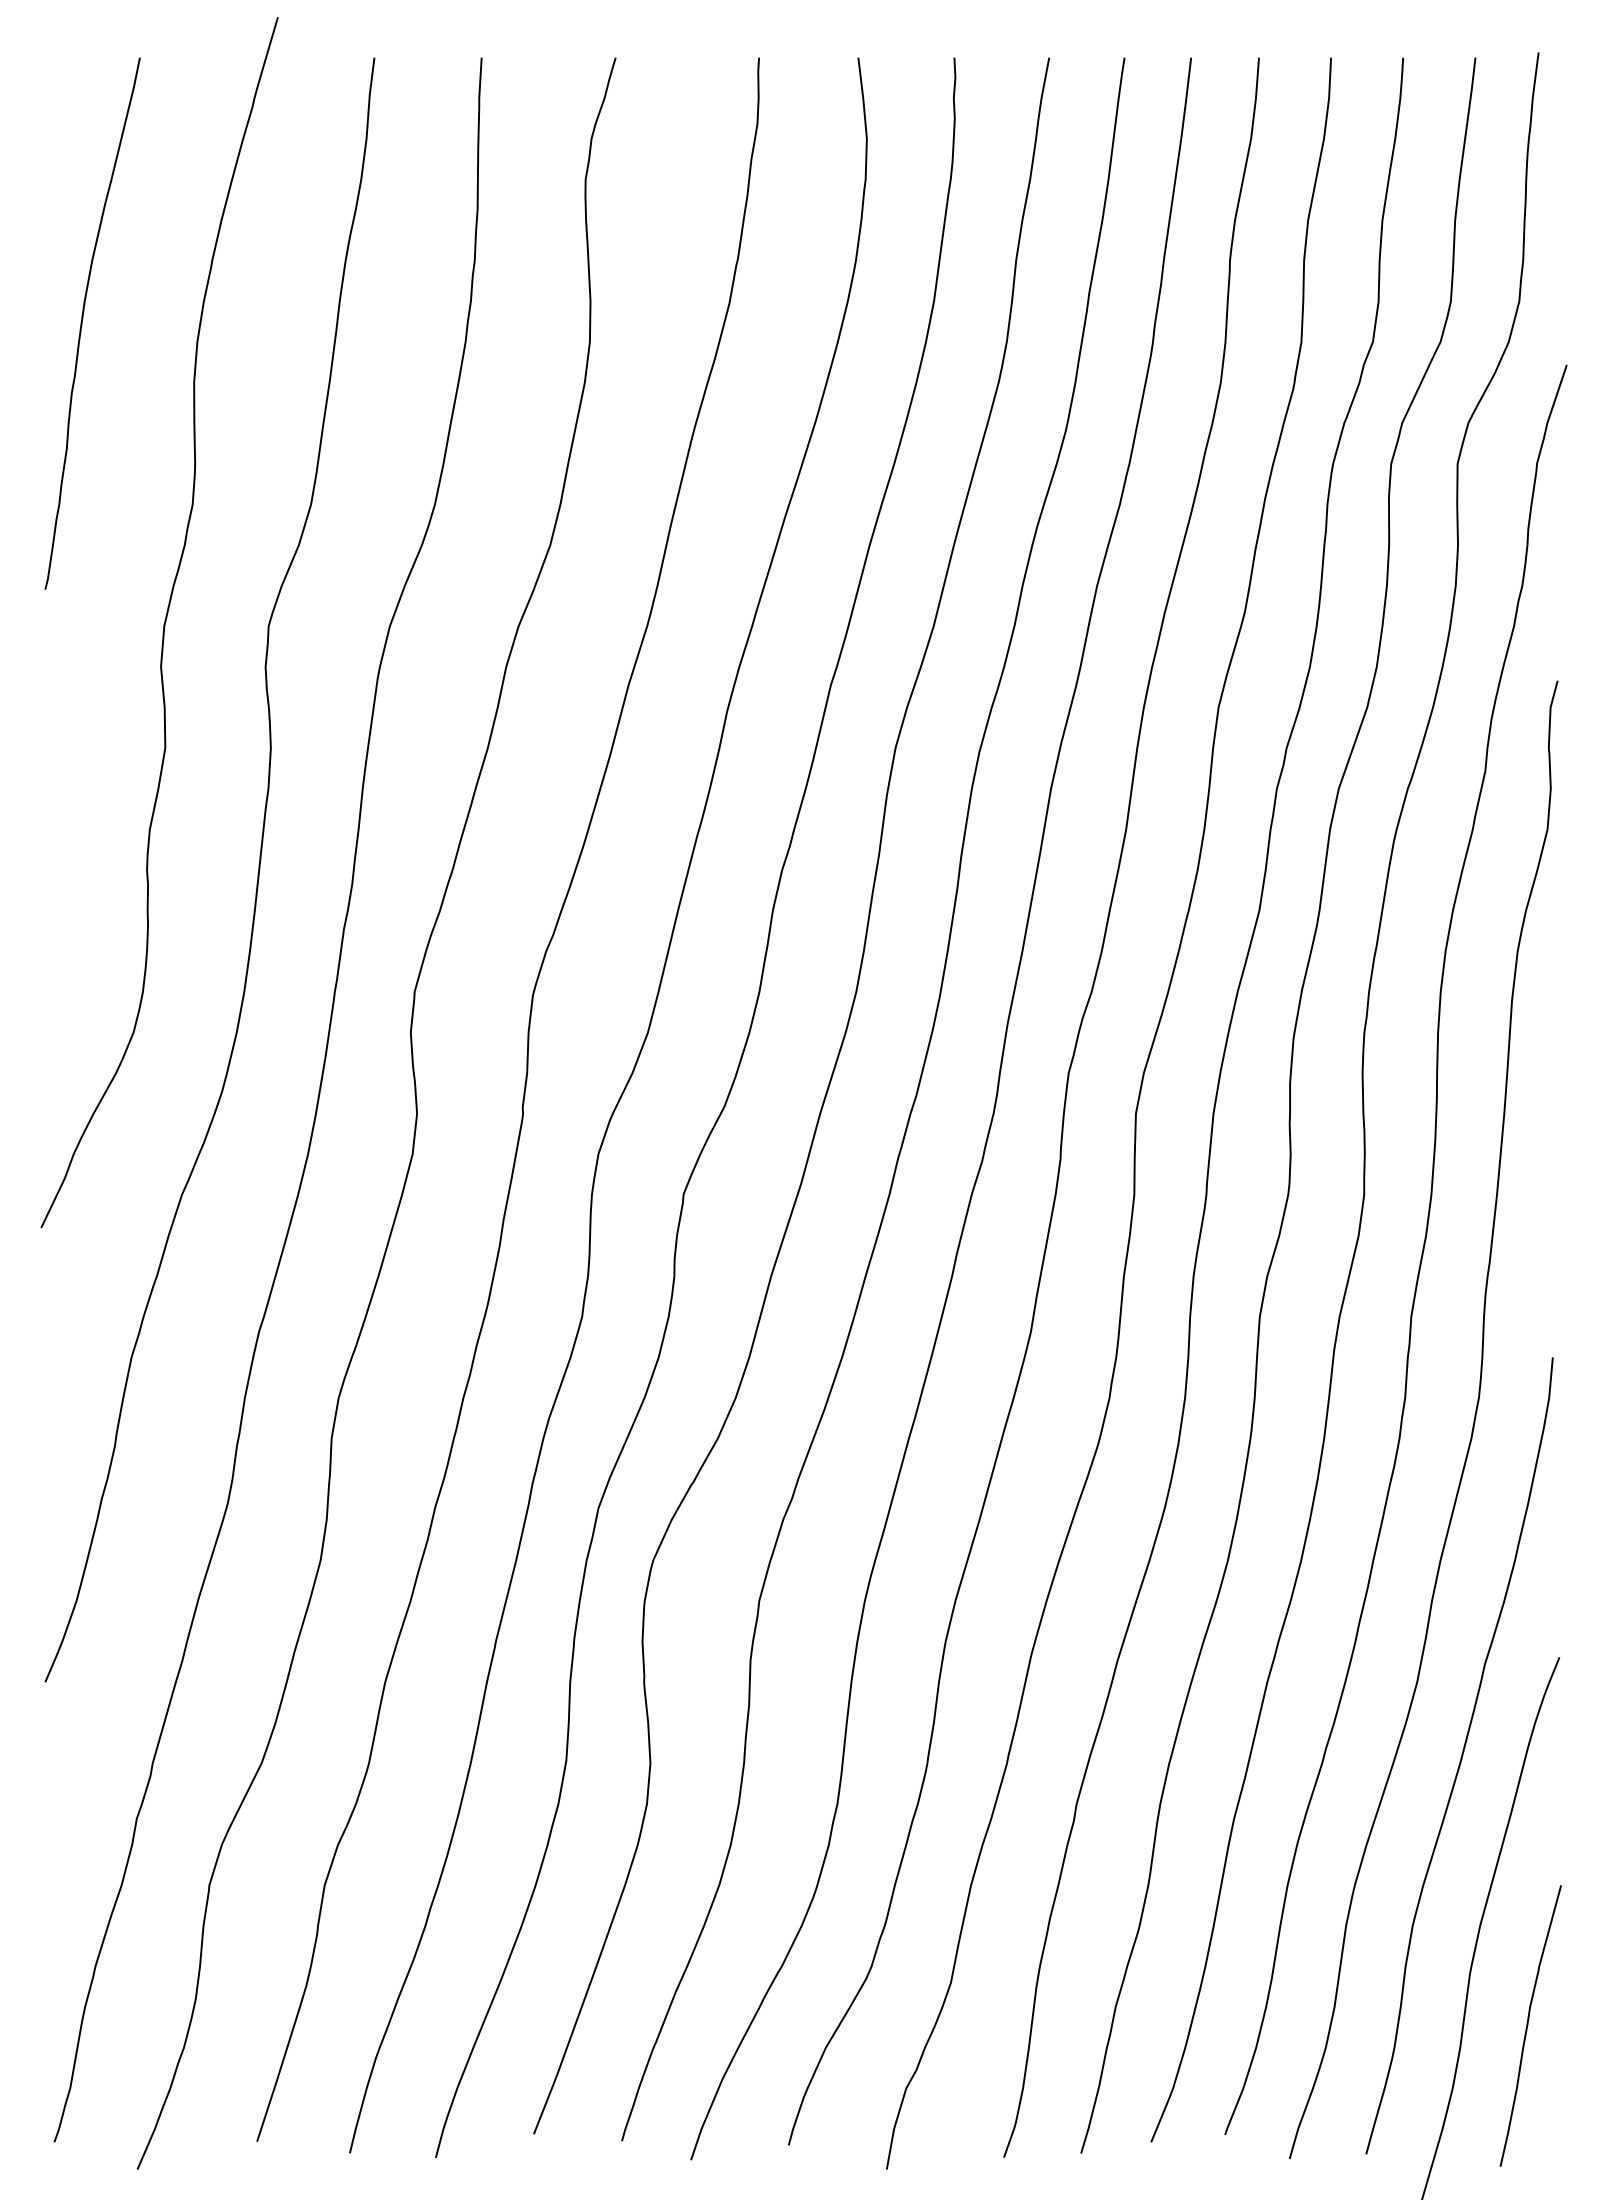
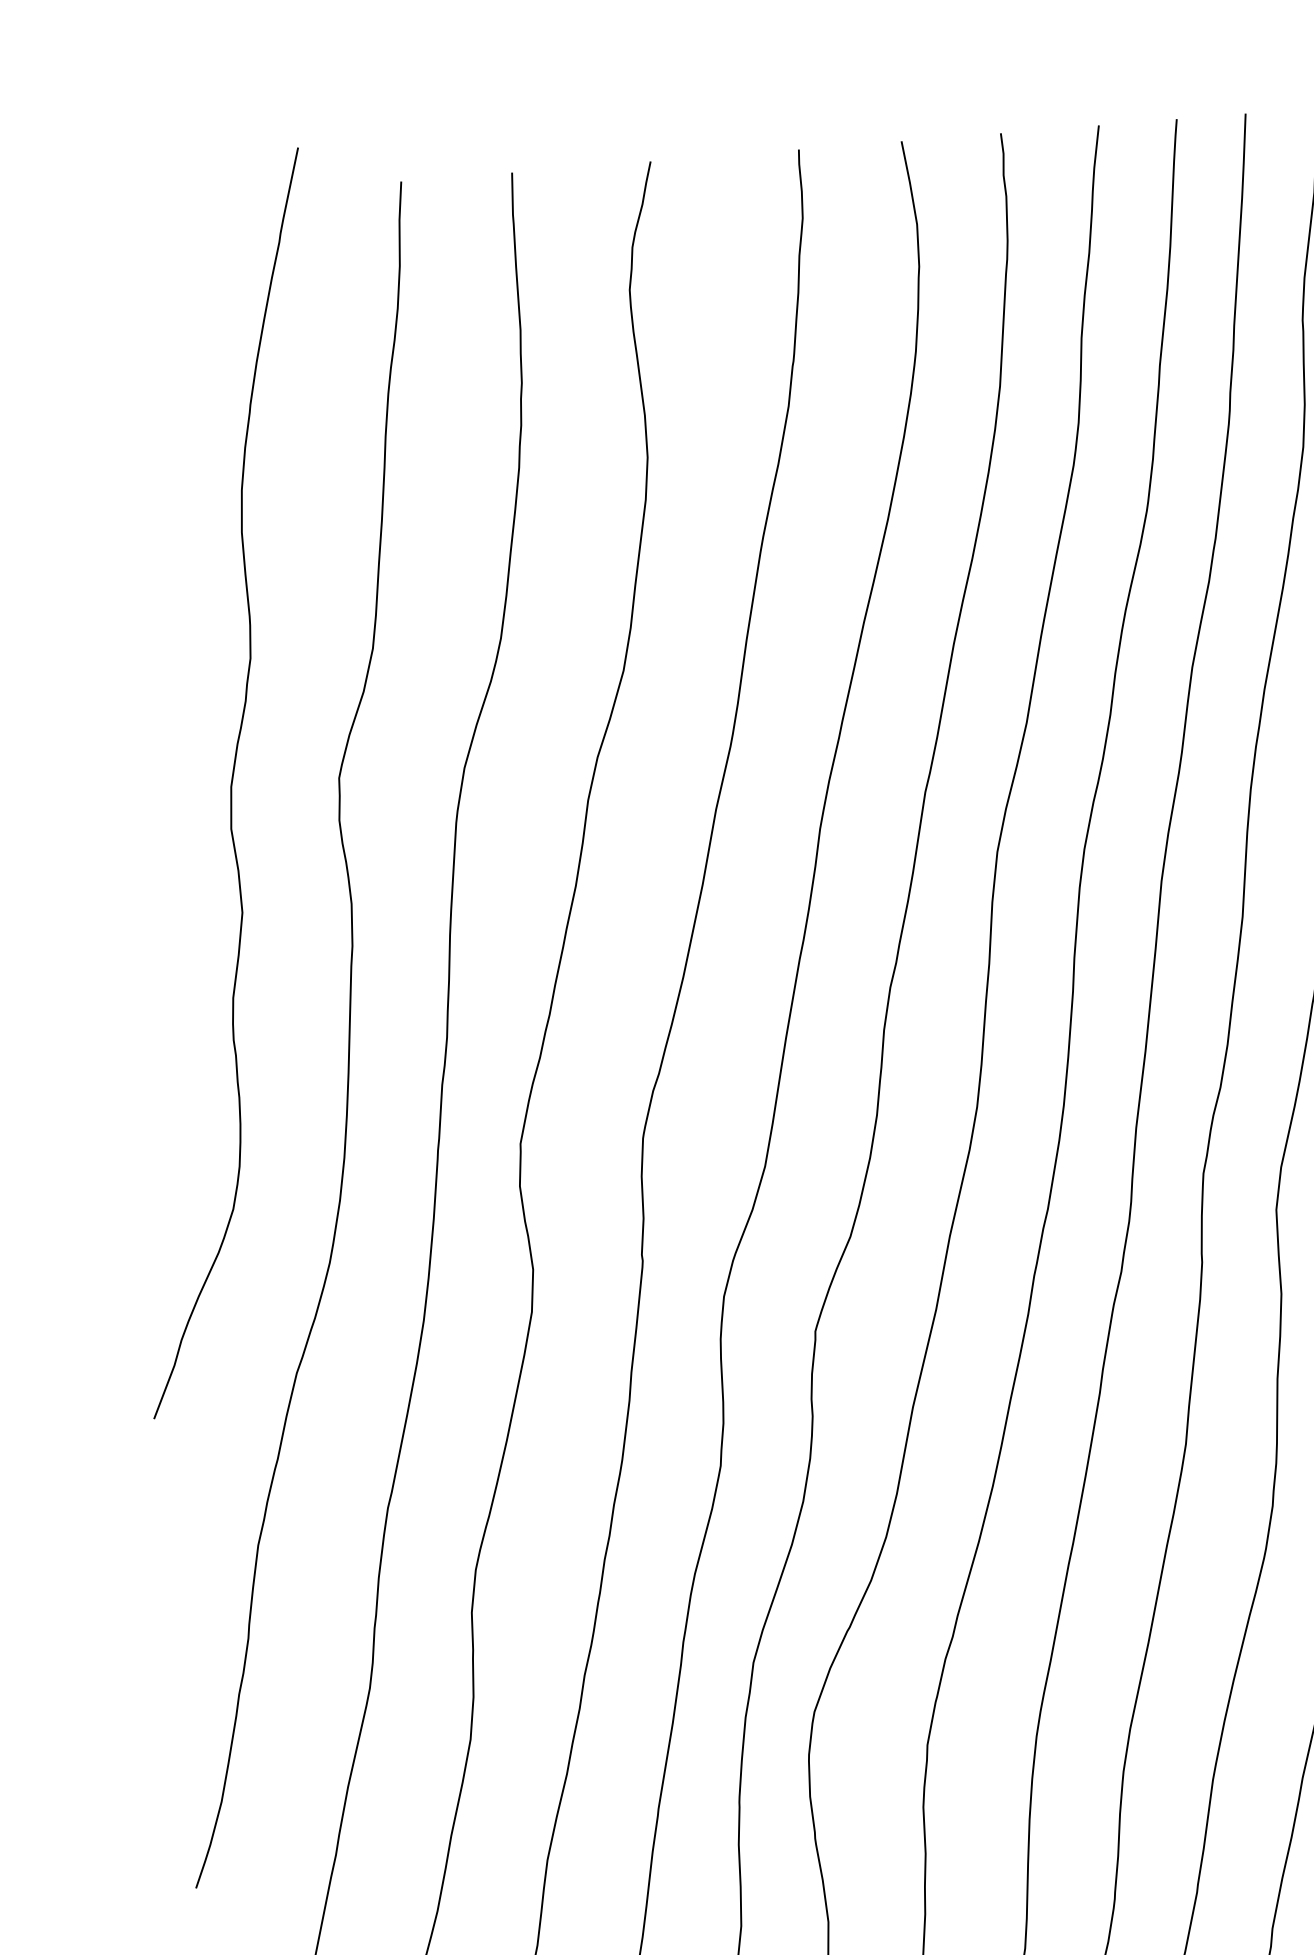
curve: (83, 319) -> (122, 476), removed

